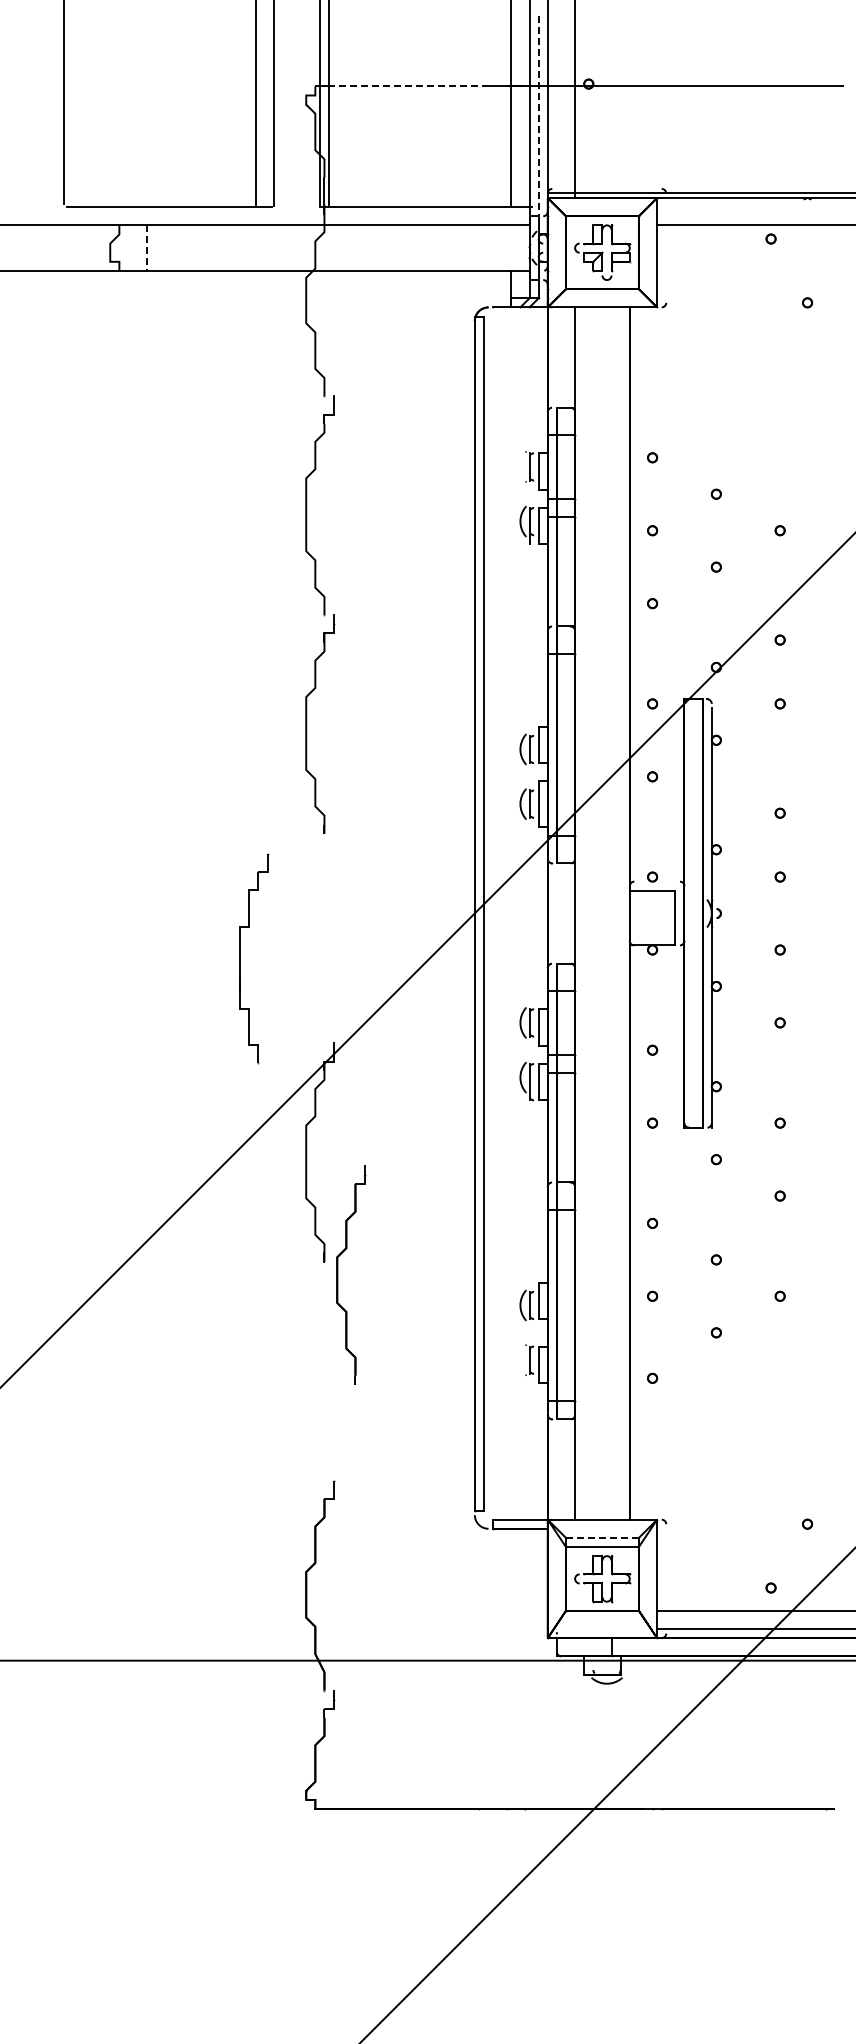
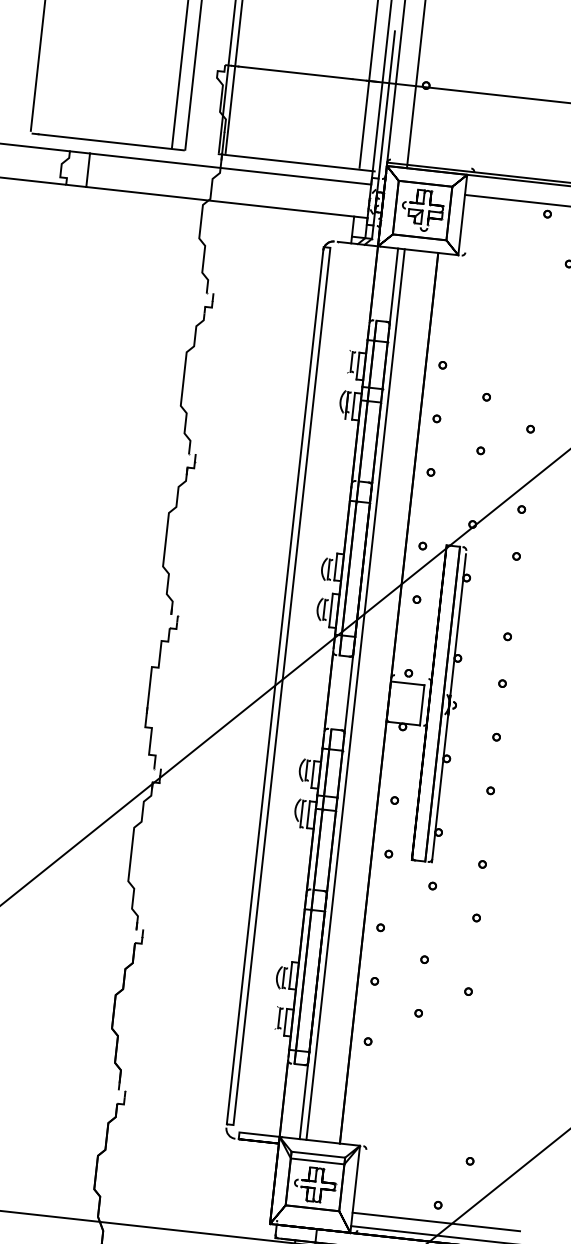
line: (410, 86) -> (295, 72), dashed -> solid
line: (538, 116) -> (386, 105), dashed -> solid
line: (146, 248) -> (87, 170), dashed -> solid
line: (584, 913) -> (355, 694), added
part: (240, 958) -> (149, 690), moved
part: (338, 1274) -> (115, 1007), moved
line: (601, 1537) -> (317, 1154), dashed -> solid

